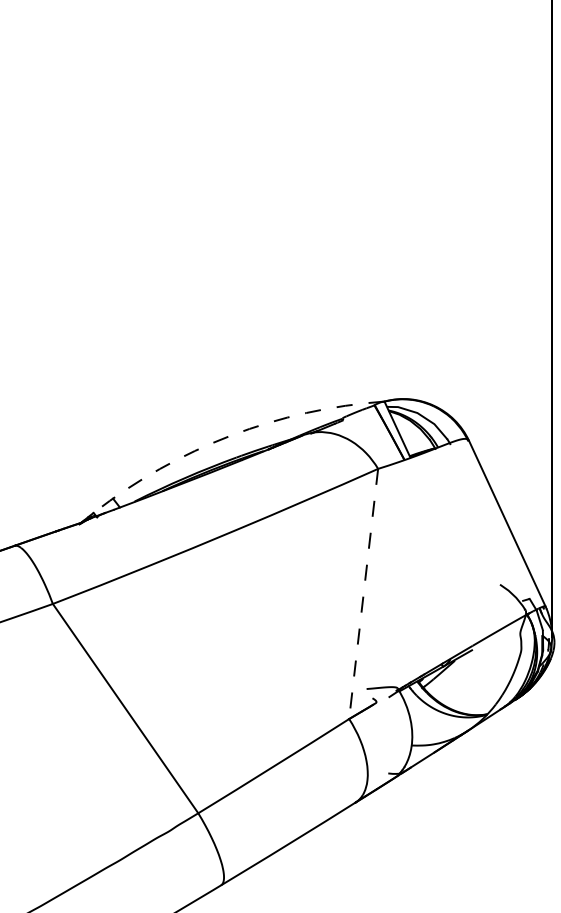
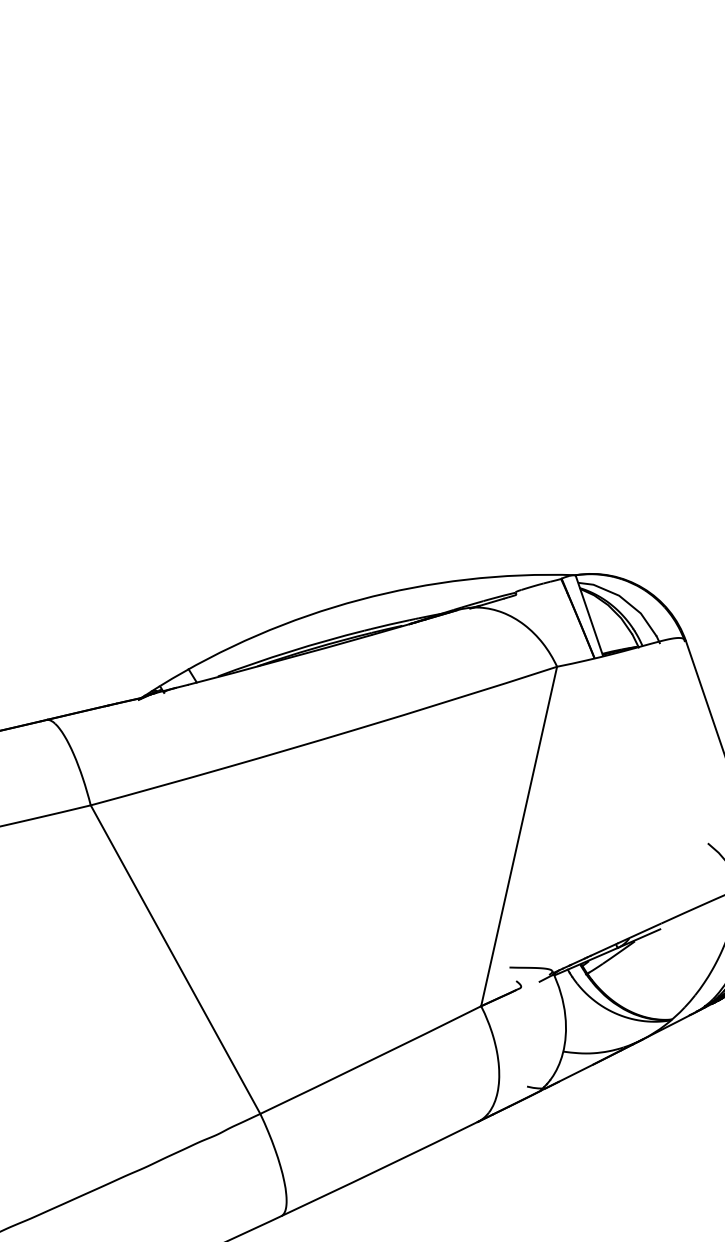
arc: (231, 435) -> (360, 599), dashed -> solid
line: (363, 593) -> (518, 835), dashed -> solid

